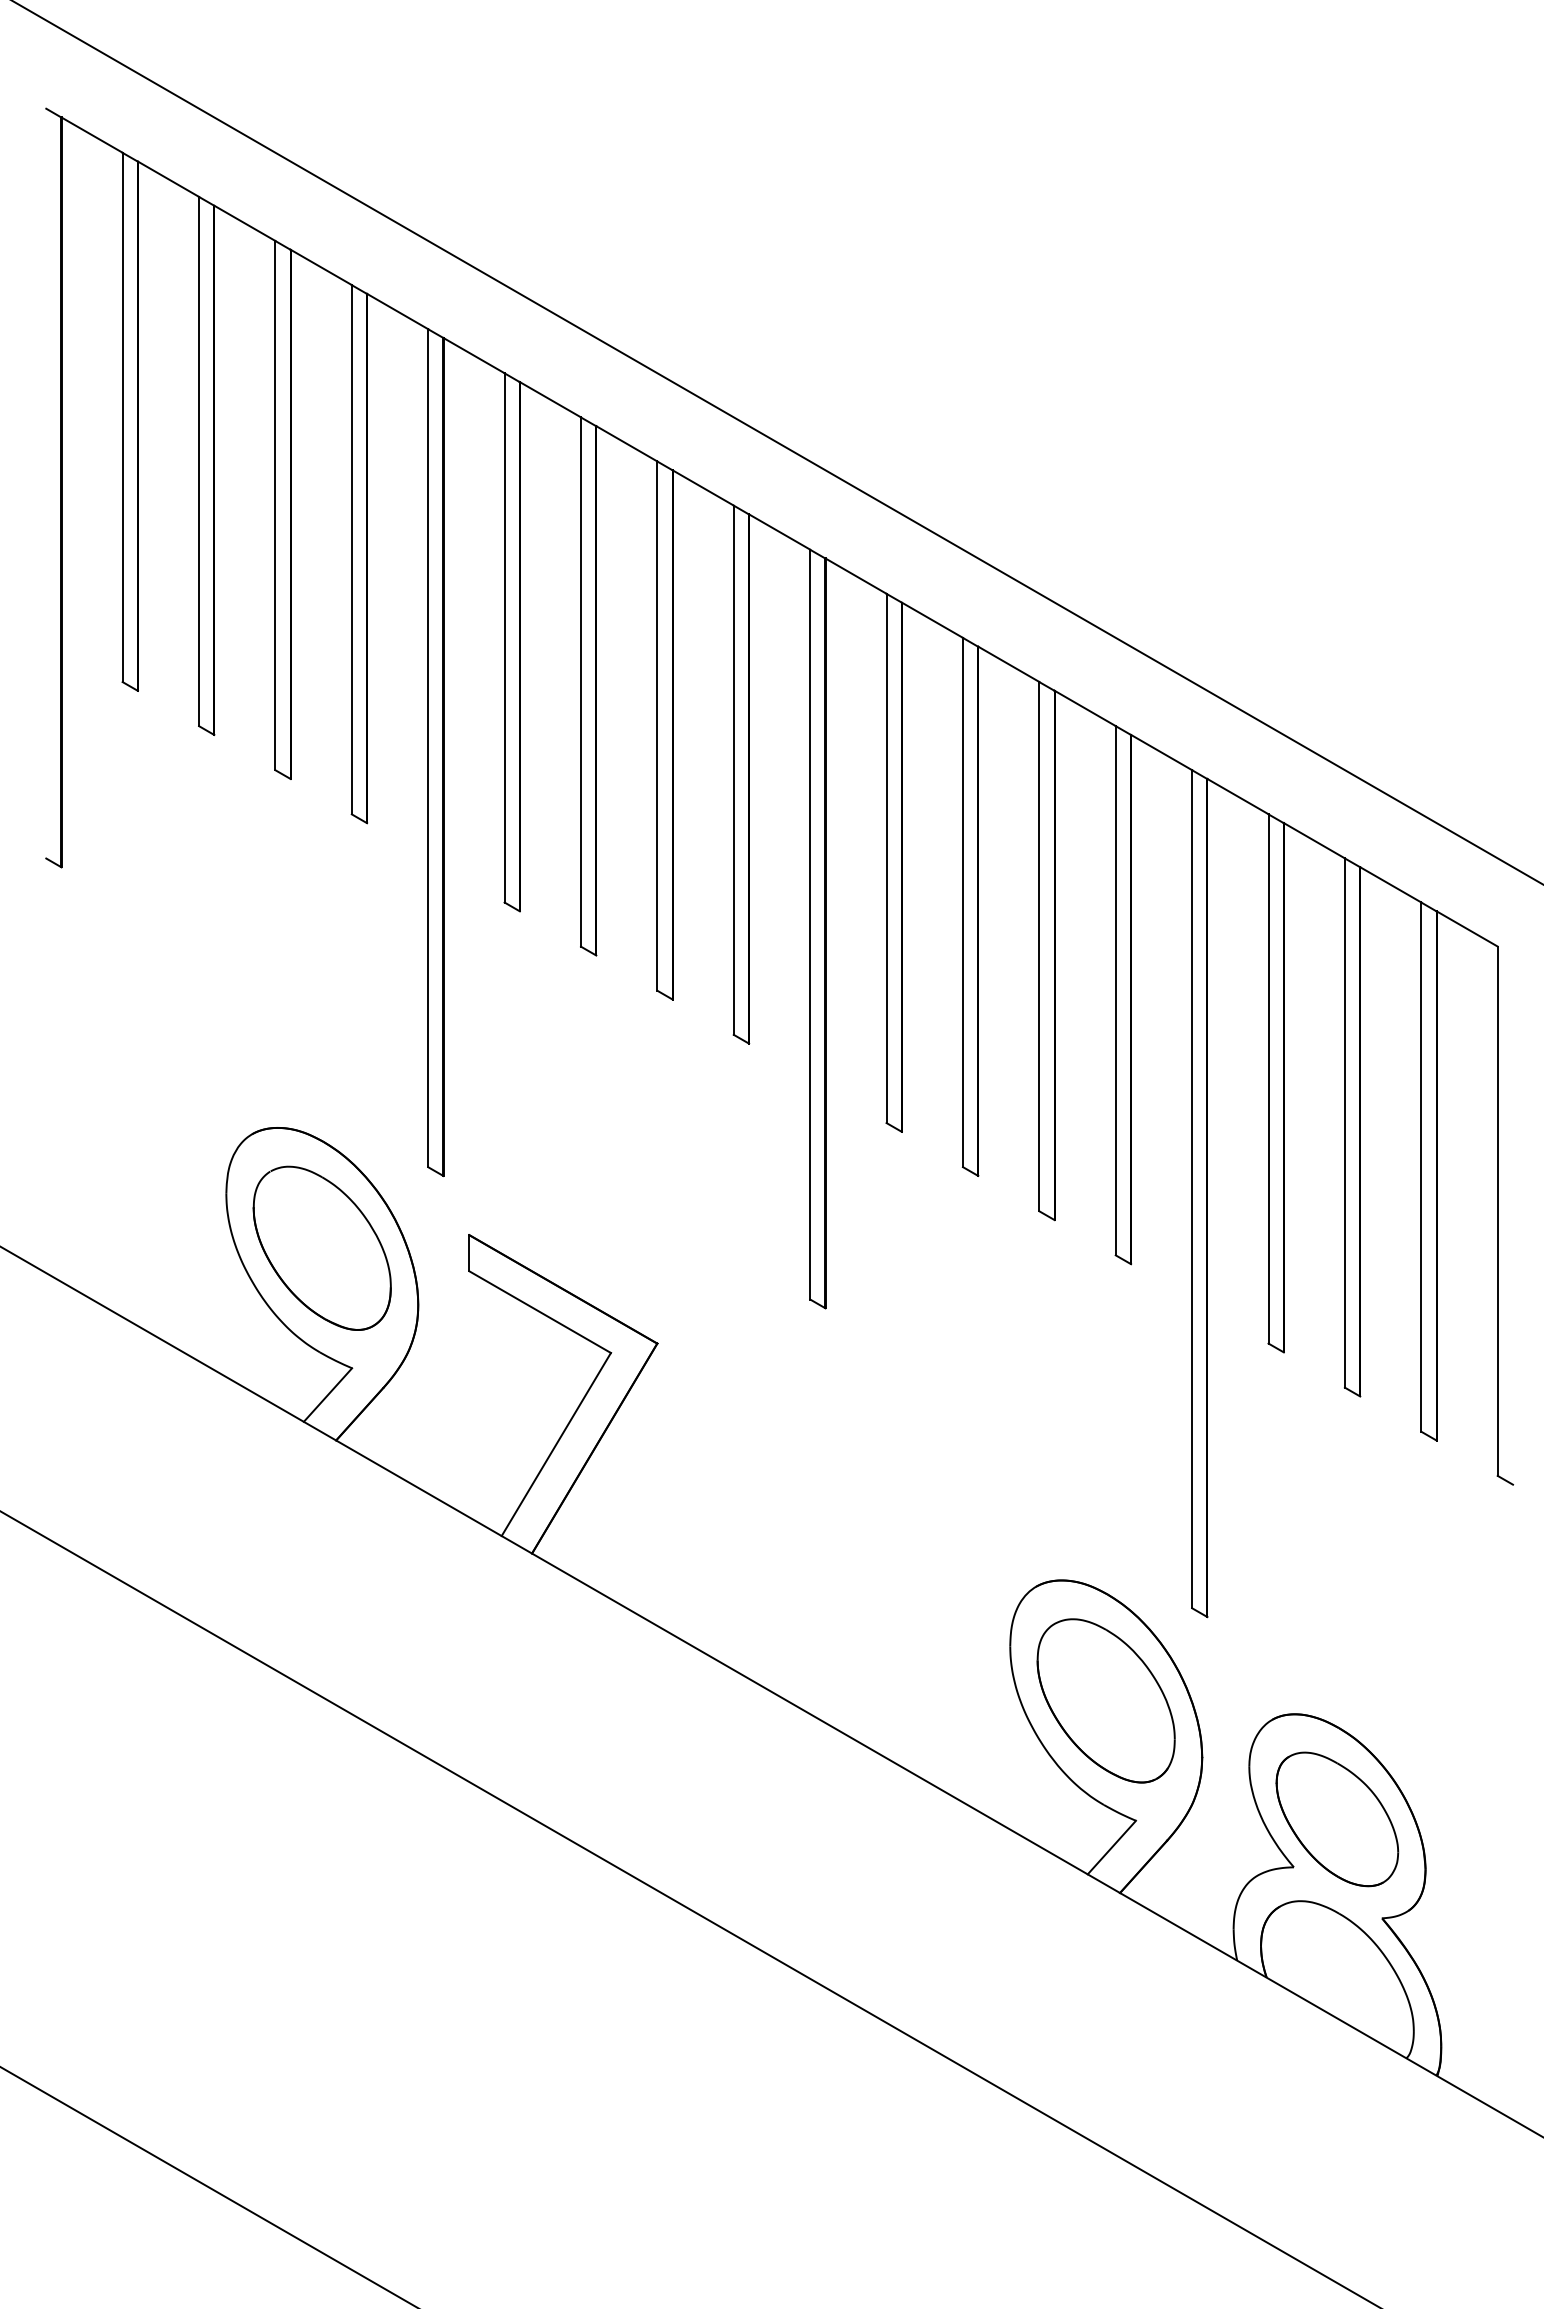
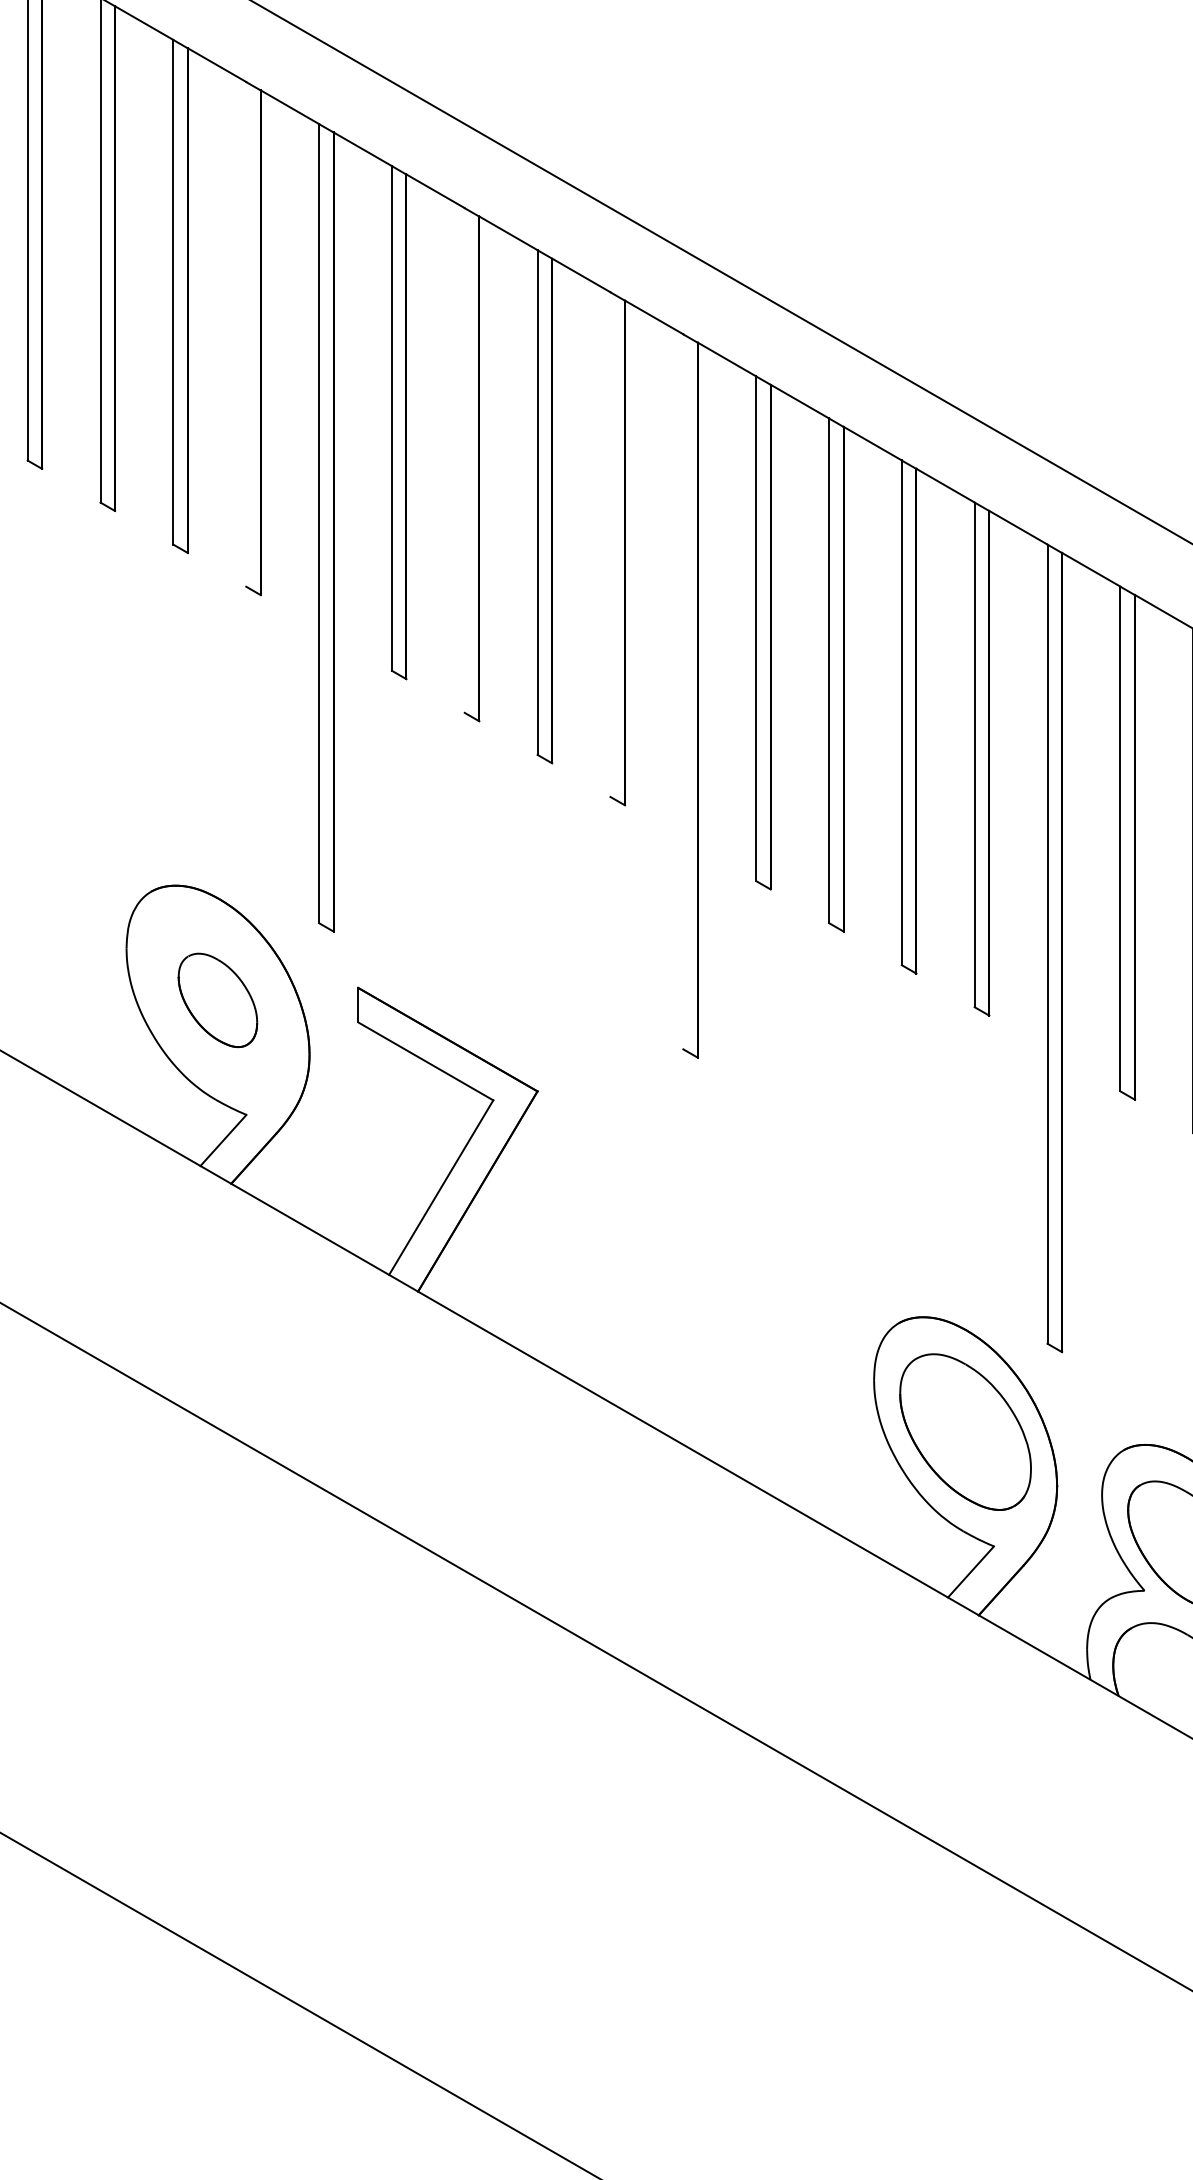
line: (351, 549) -> (245, 334), removed
line: (580, 681) -> (464, 460), removed
line: (733, 769) -> (610, 543), removed
line: (810, 924) -> (683, 691), removed
part: (321, 1247) -> (217, 999), size x0.6

